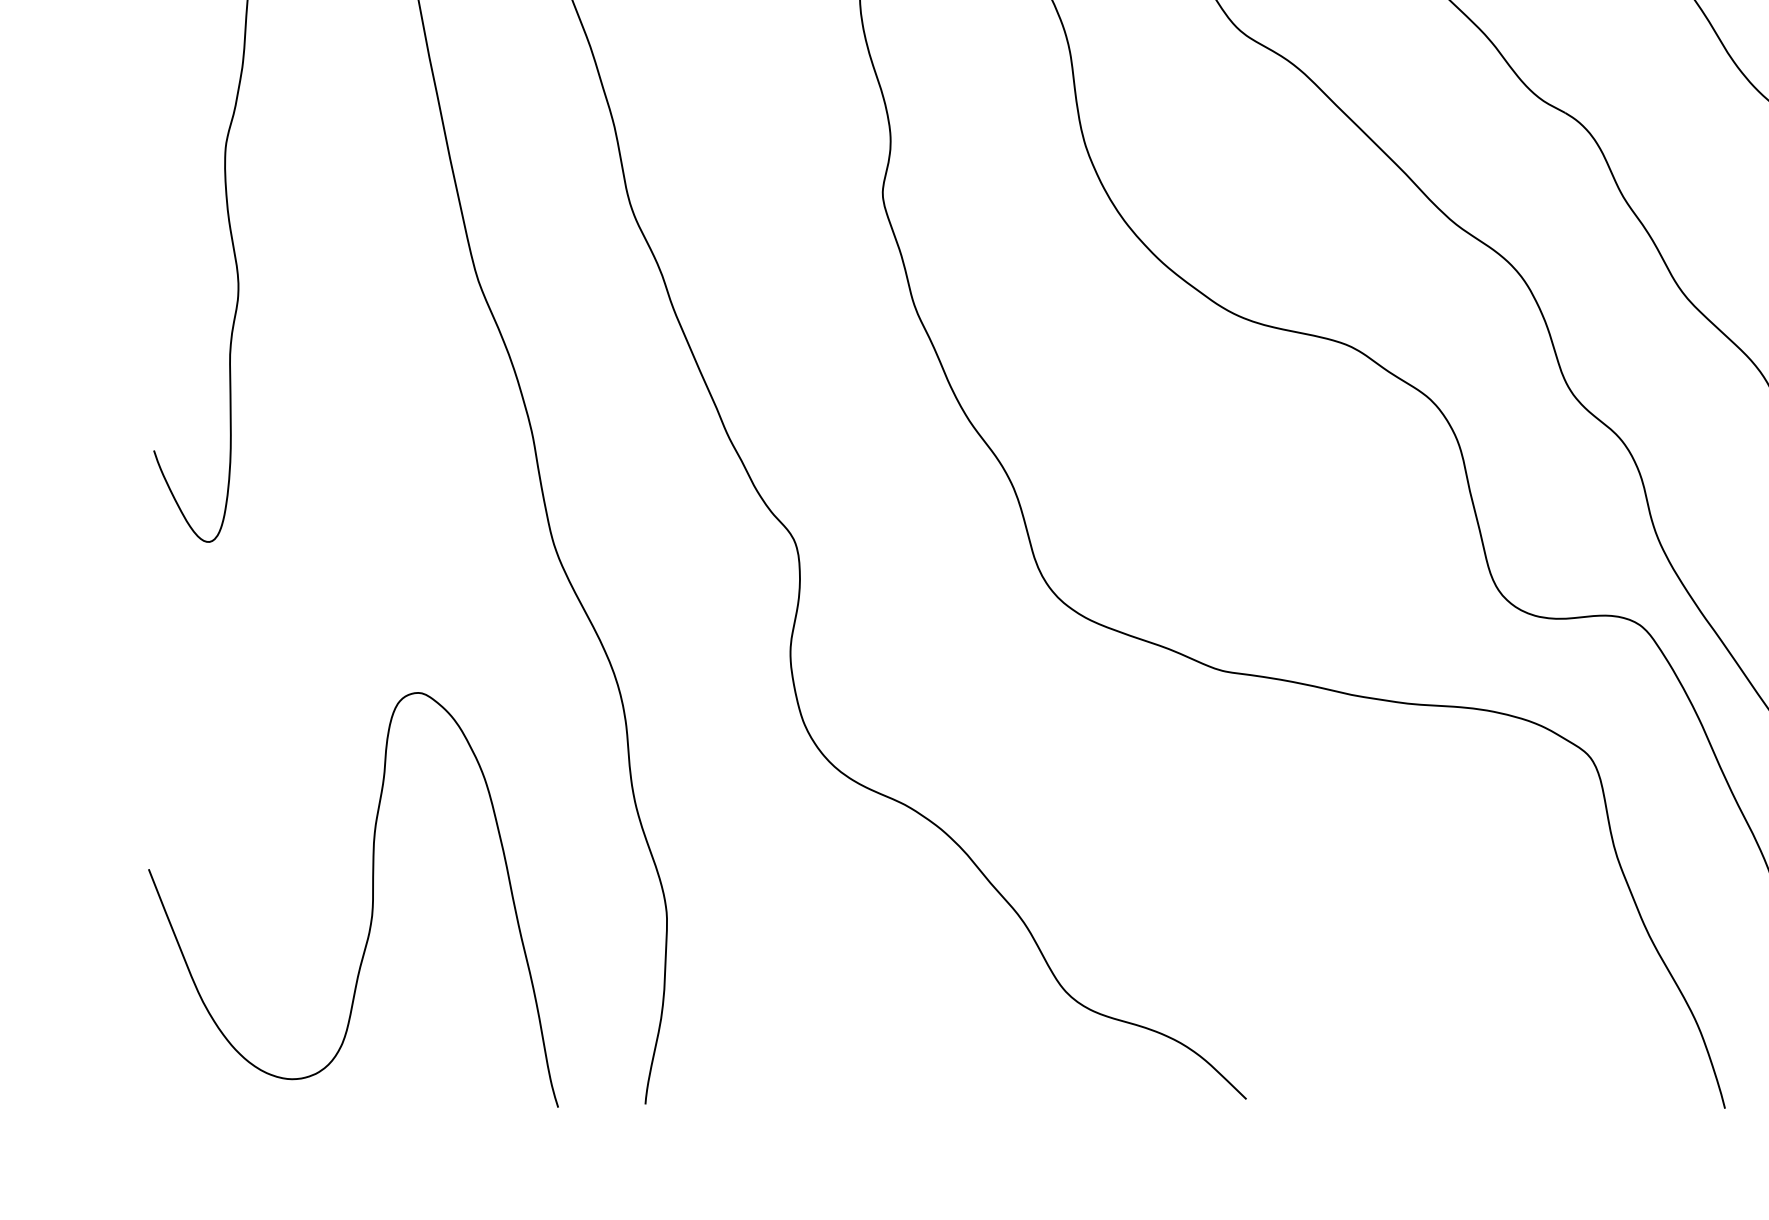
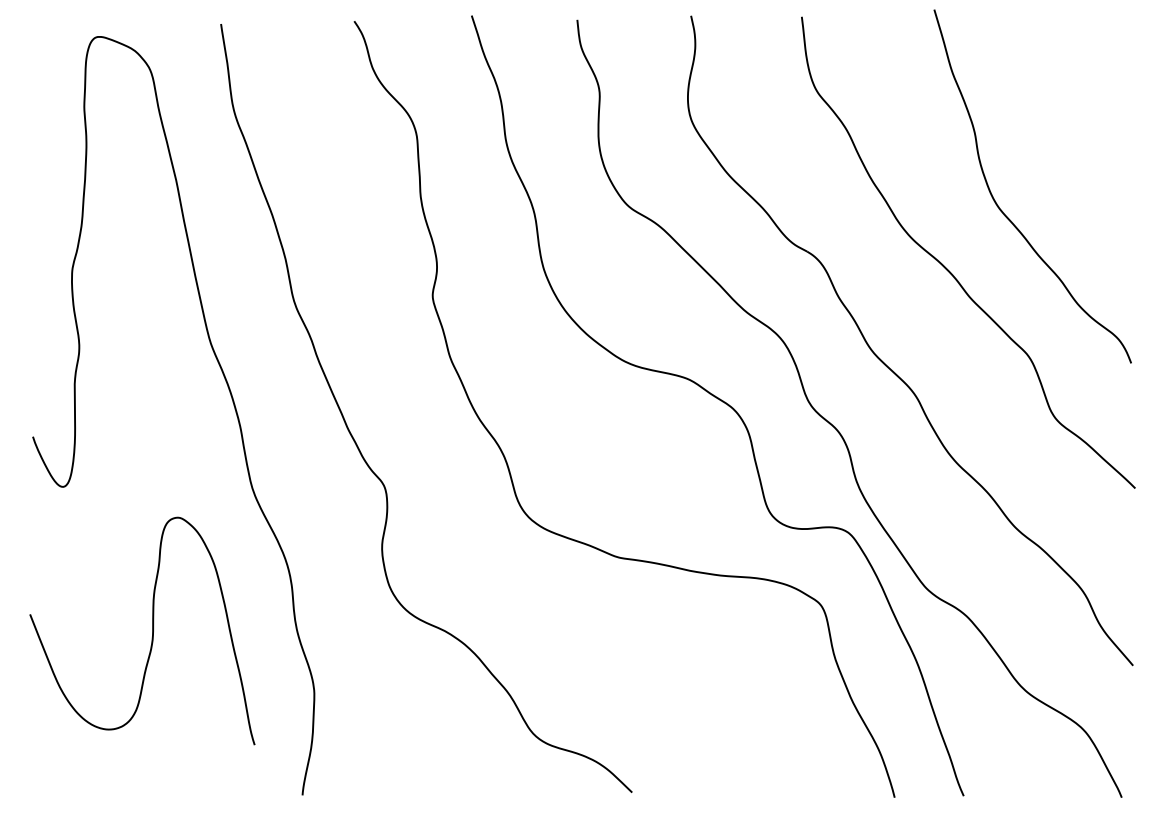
curve: (371, 898) -> (152, 630), moved

